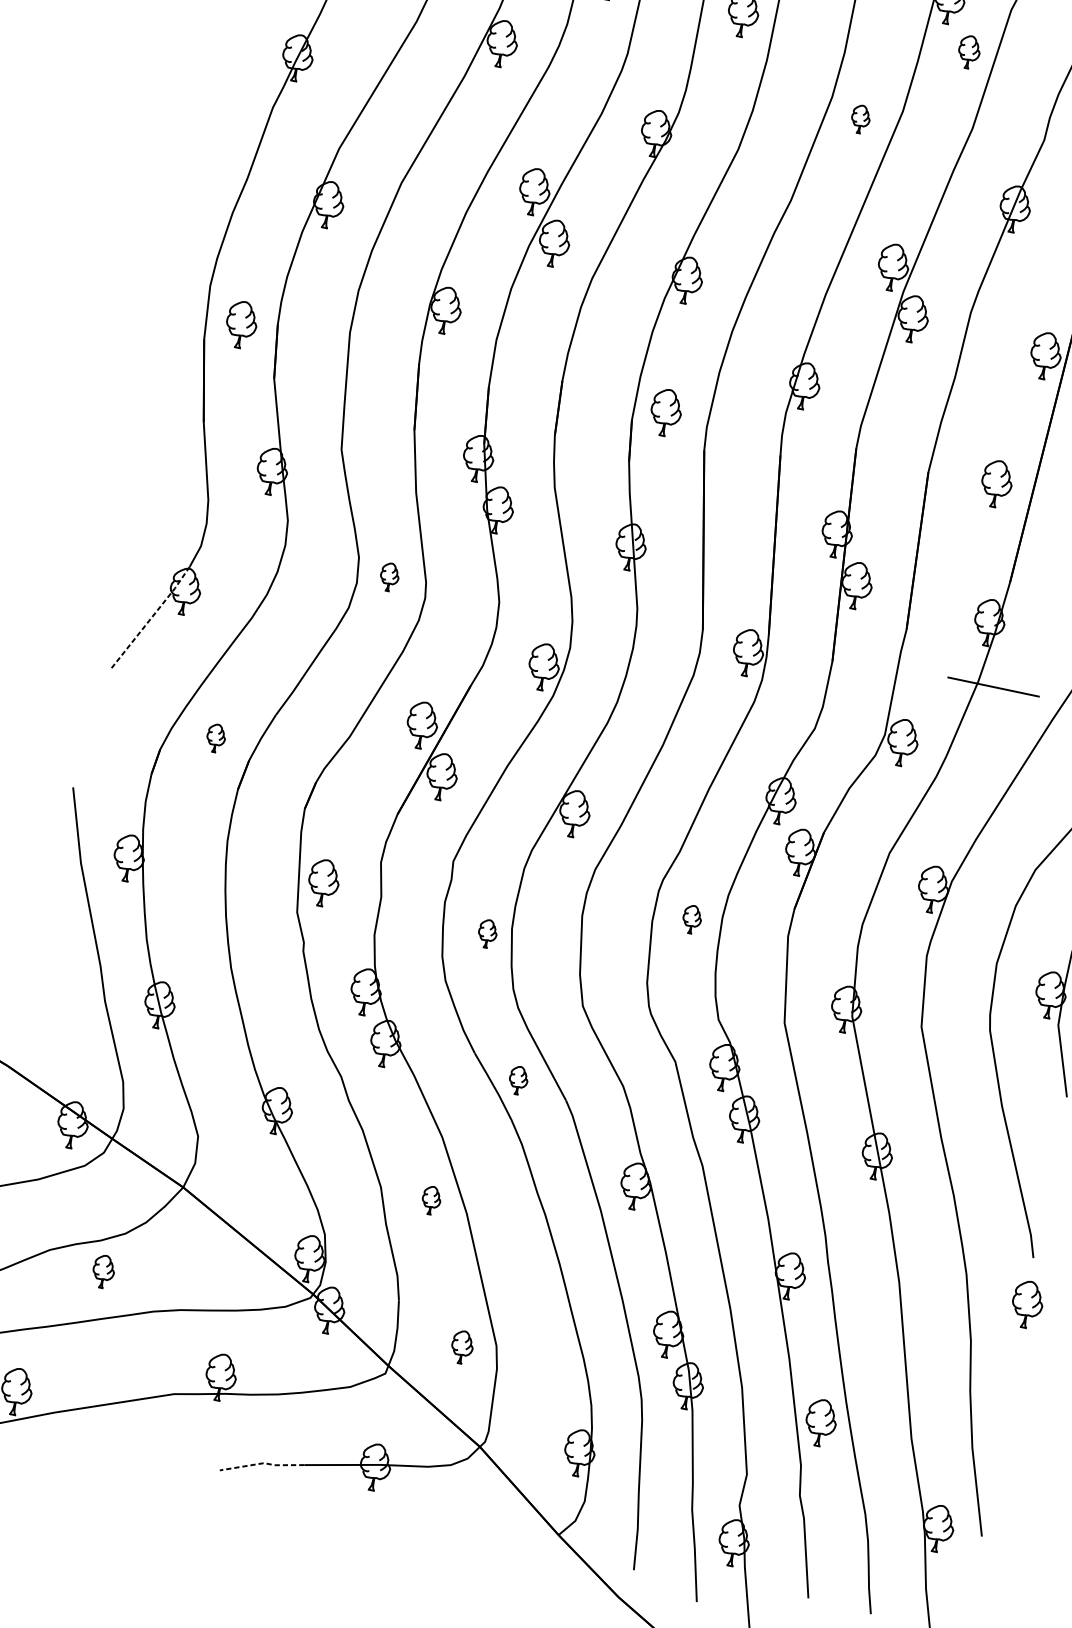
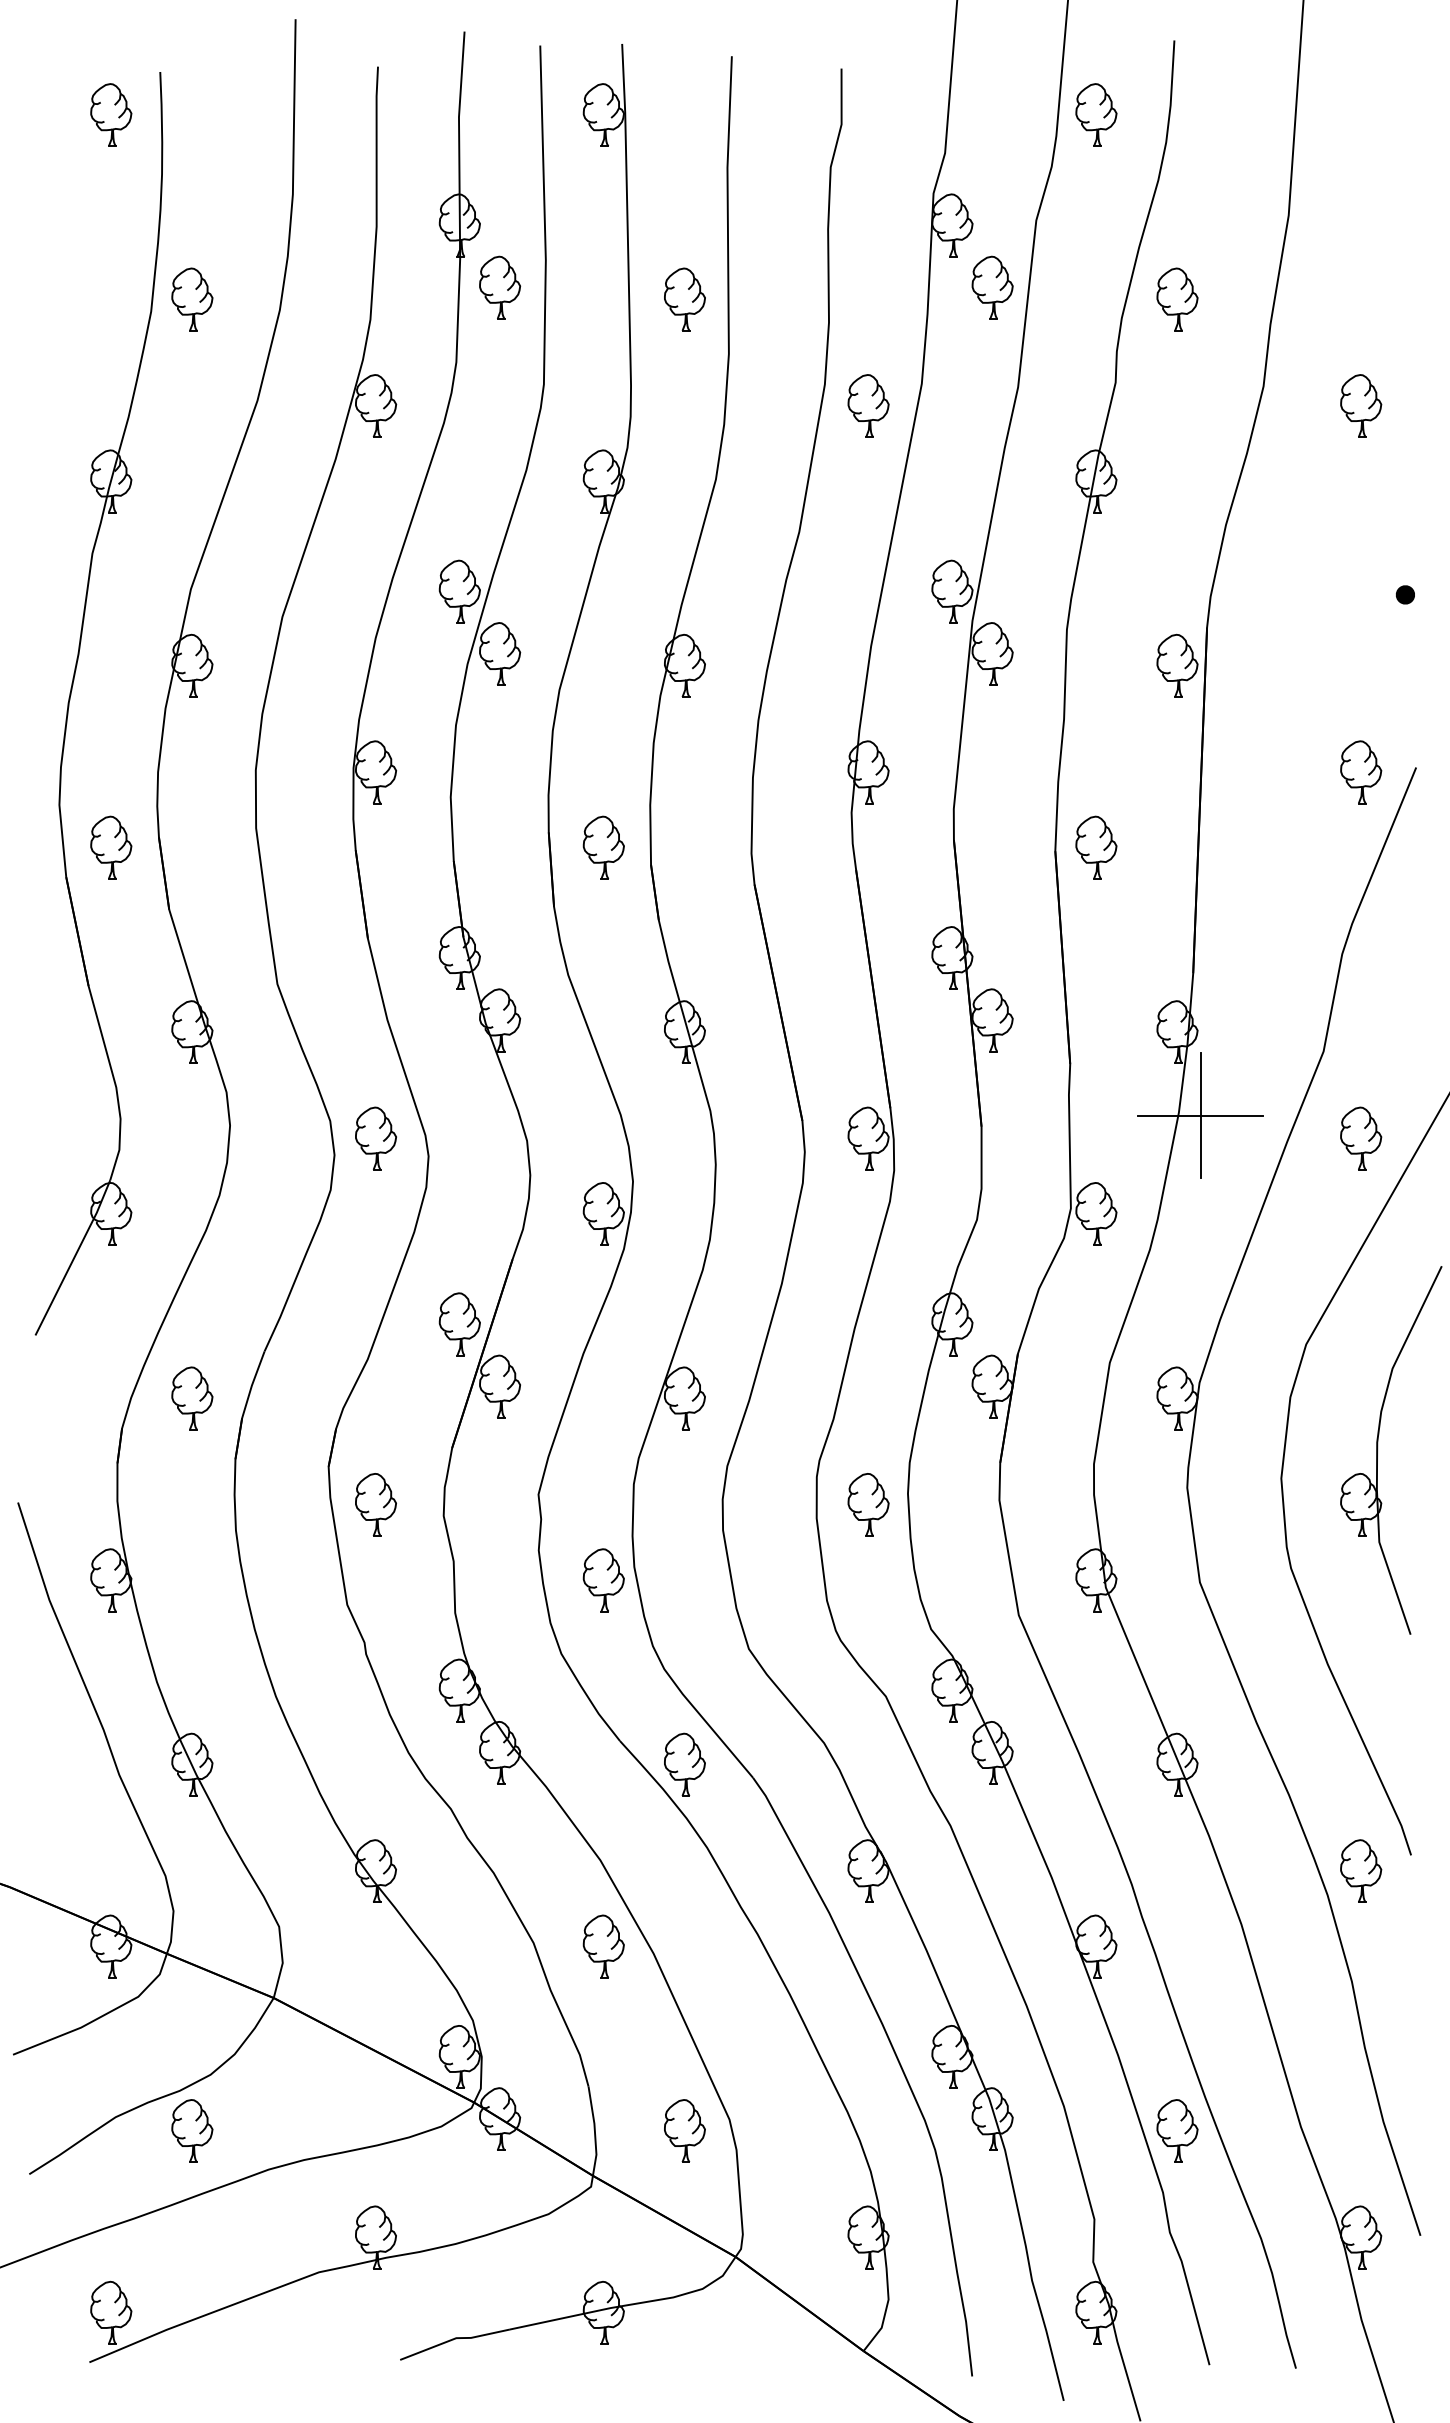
part: (969, 52) -> (992, 287), size x1.43
part: (860, 119) -> (868, 405), size x1.67
part: (665, 412) -> (603, 847), moved
part: (996, 483) -> (1096, 847), moved
part: (389, 577) -> (375, 1138), size x1.67
line: (151, 618) -> (74, 1258), dashed -> solid
line: (993, 686) -> (1200, 1115), added
part: (216, 738) -> (192, 1398), size x1.67
part: (323, 882) -> (375, 1504), moved
part: (692, 919) -> (868, 1504), size x1.67
part: (487, 933) -> (603, 1580), size x1.67
part: (518, 1080) -> (684, 1764), size x1.67
part: (431, 1200) -> (603, 1946), size x1.67
part: (103, 1271) -> (192, 2130), size x1.43
part: (1027, 1304) -> (1361, 1870), moved
part: (462, 1346) -> (684, 2130), size x1.43
line: (262, 1463) -> (454, 2338), dashed -> solid

